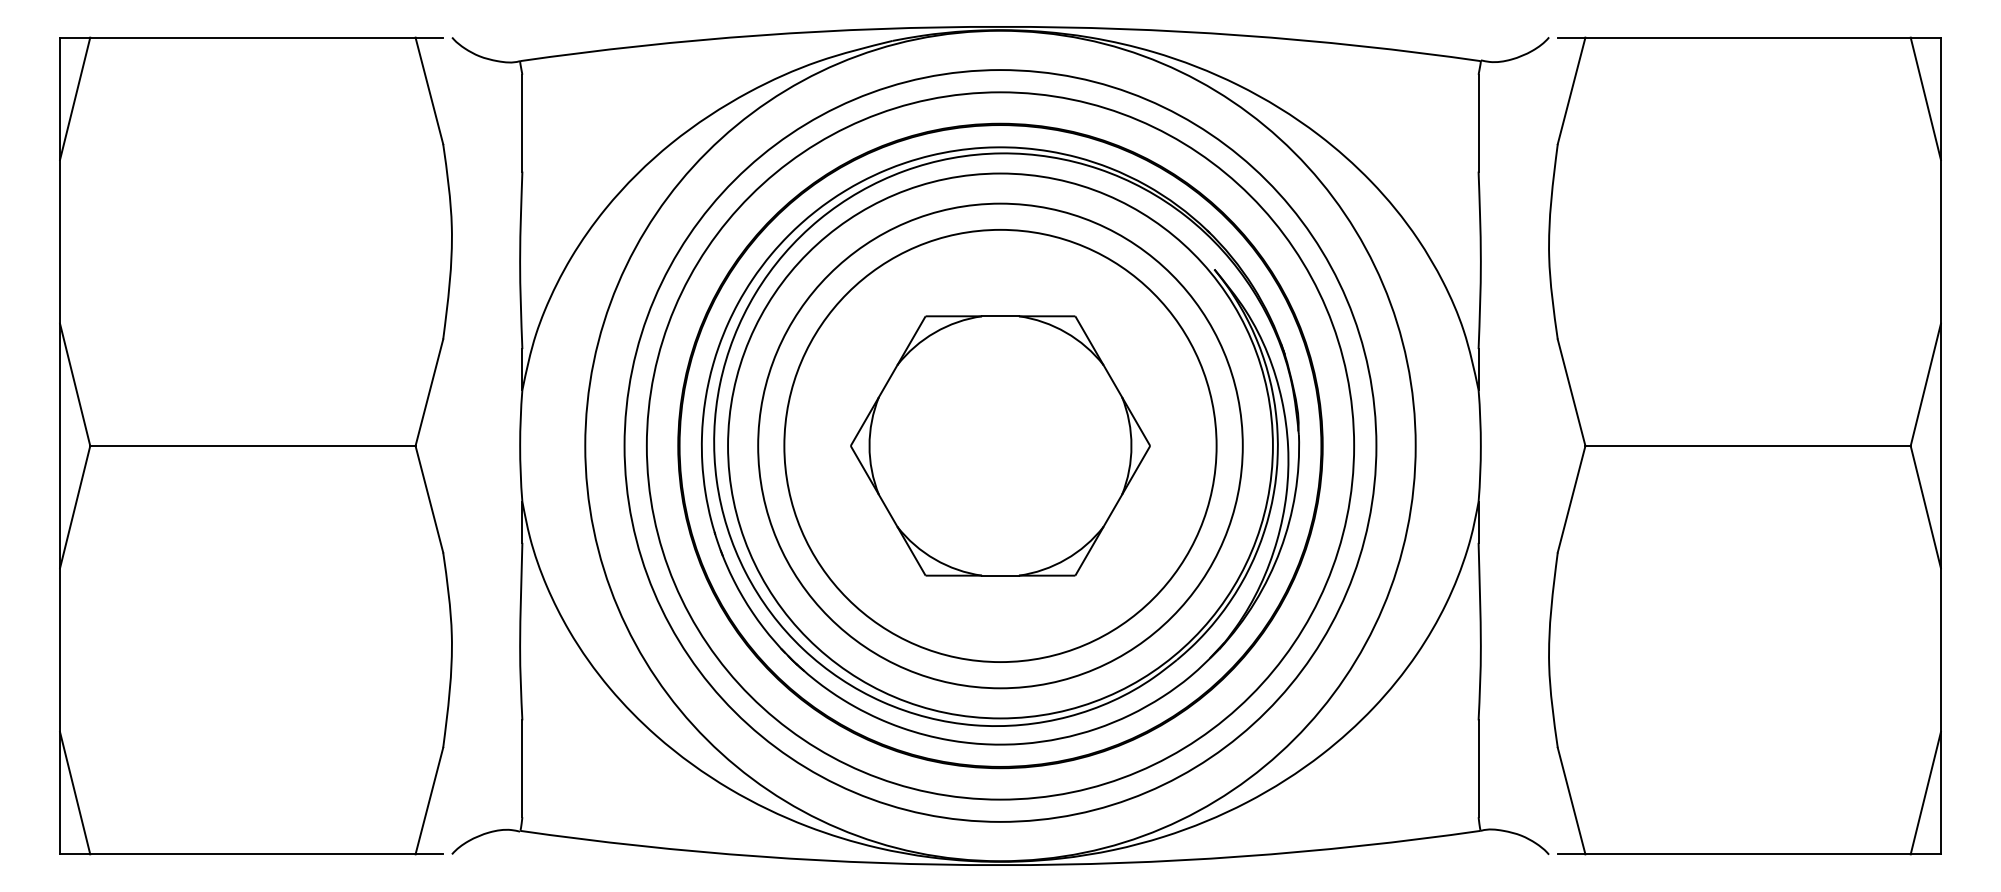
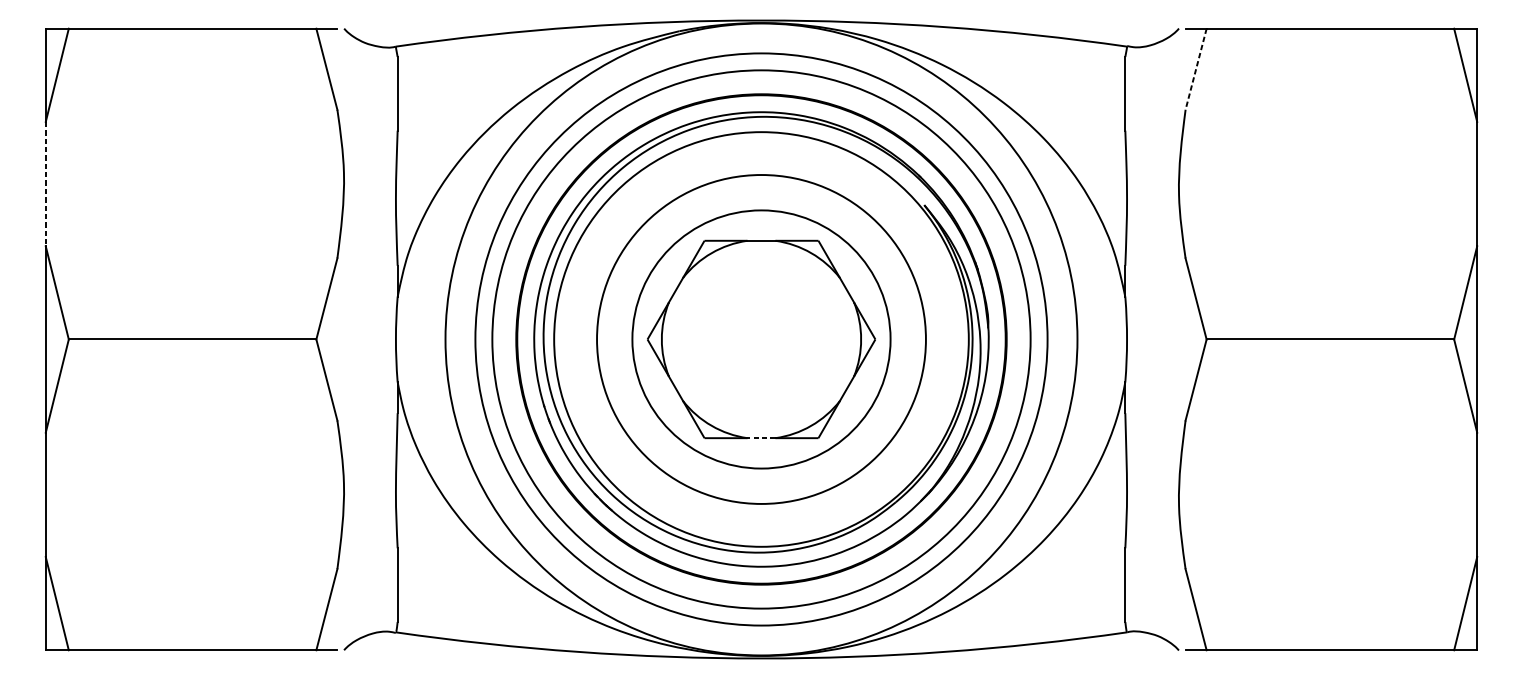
line: (1571, 91) -> (1196, 69), solid -> dashed
line: (60, 241) -> (46, 183), solid -> dashed
circle: (1000, 445) -> (761, 339), size x0.7
line: (1000, 575) -> (761, 438), solid -> dashed

